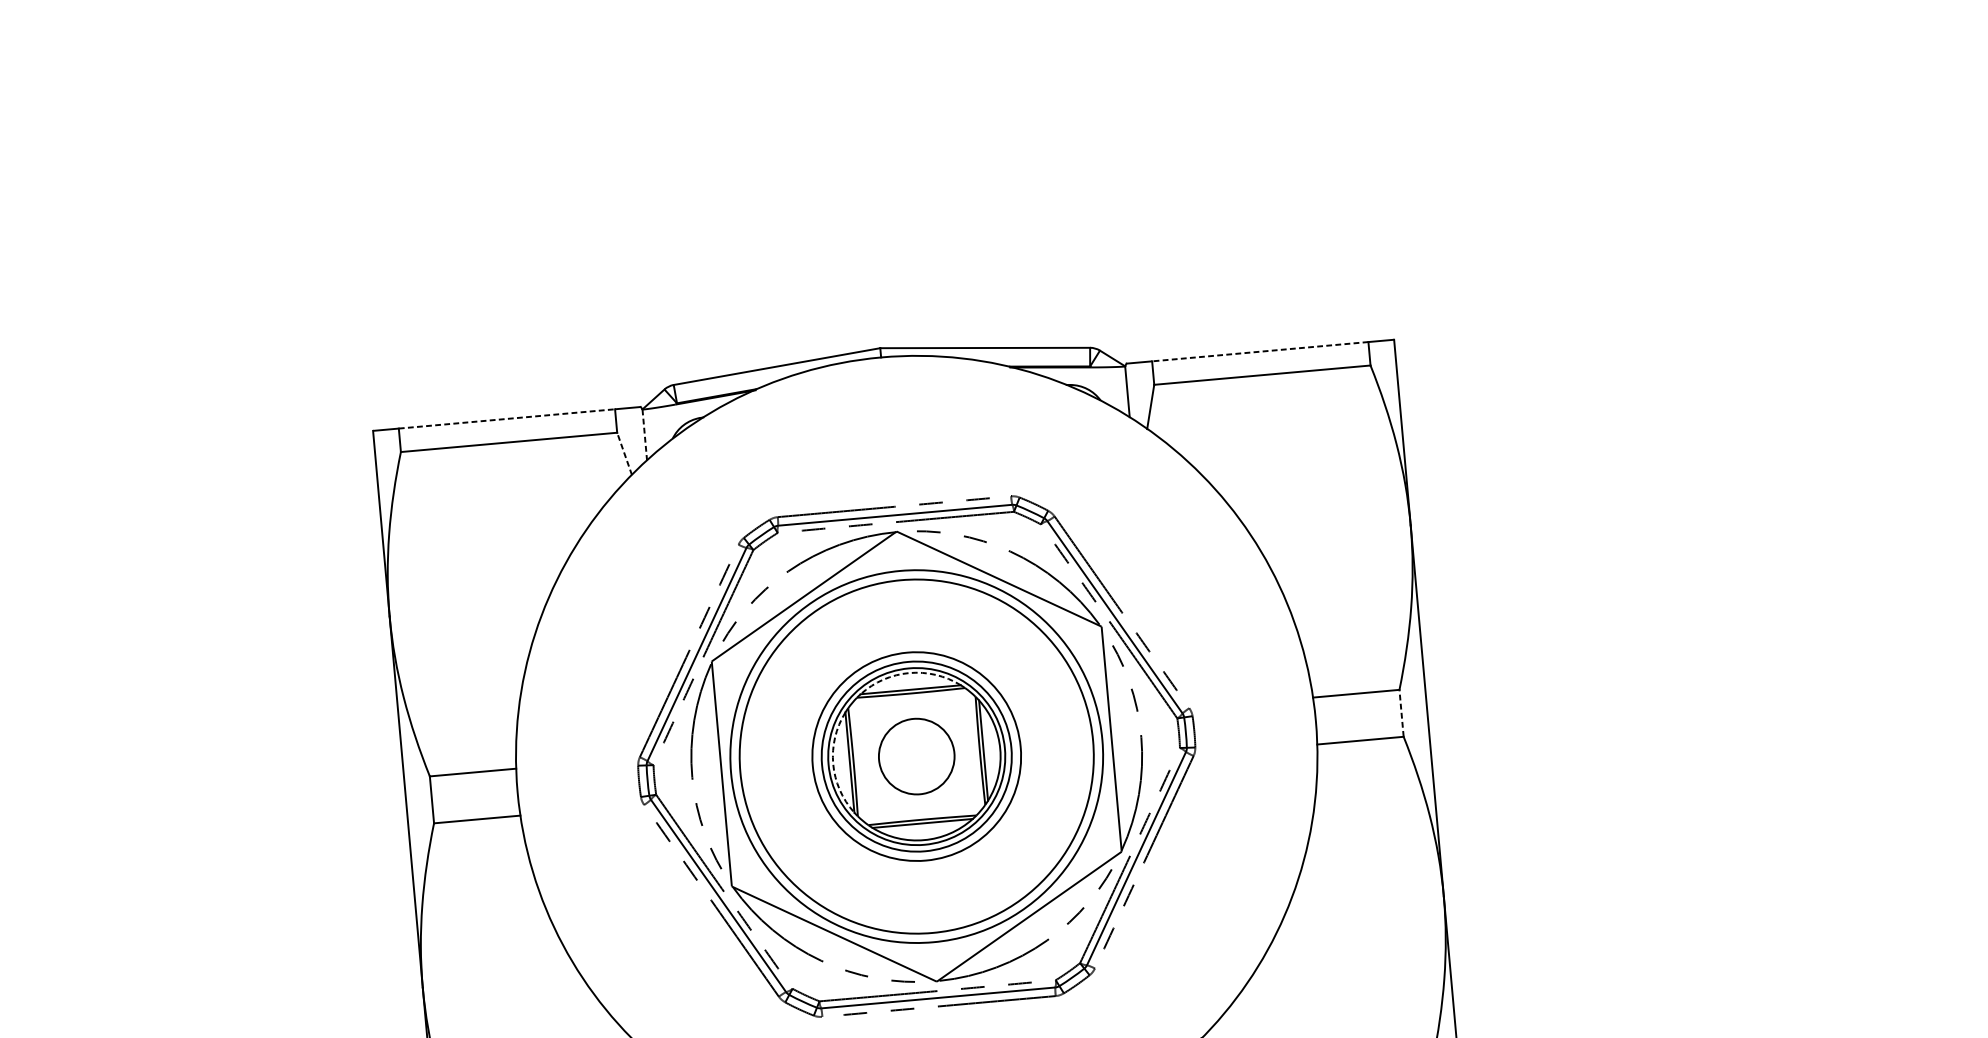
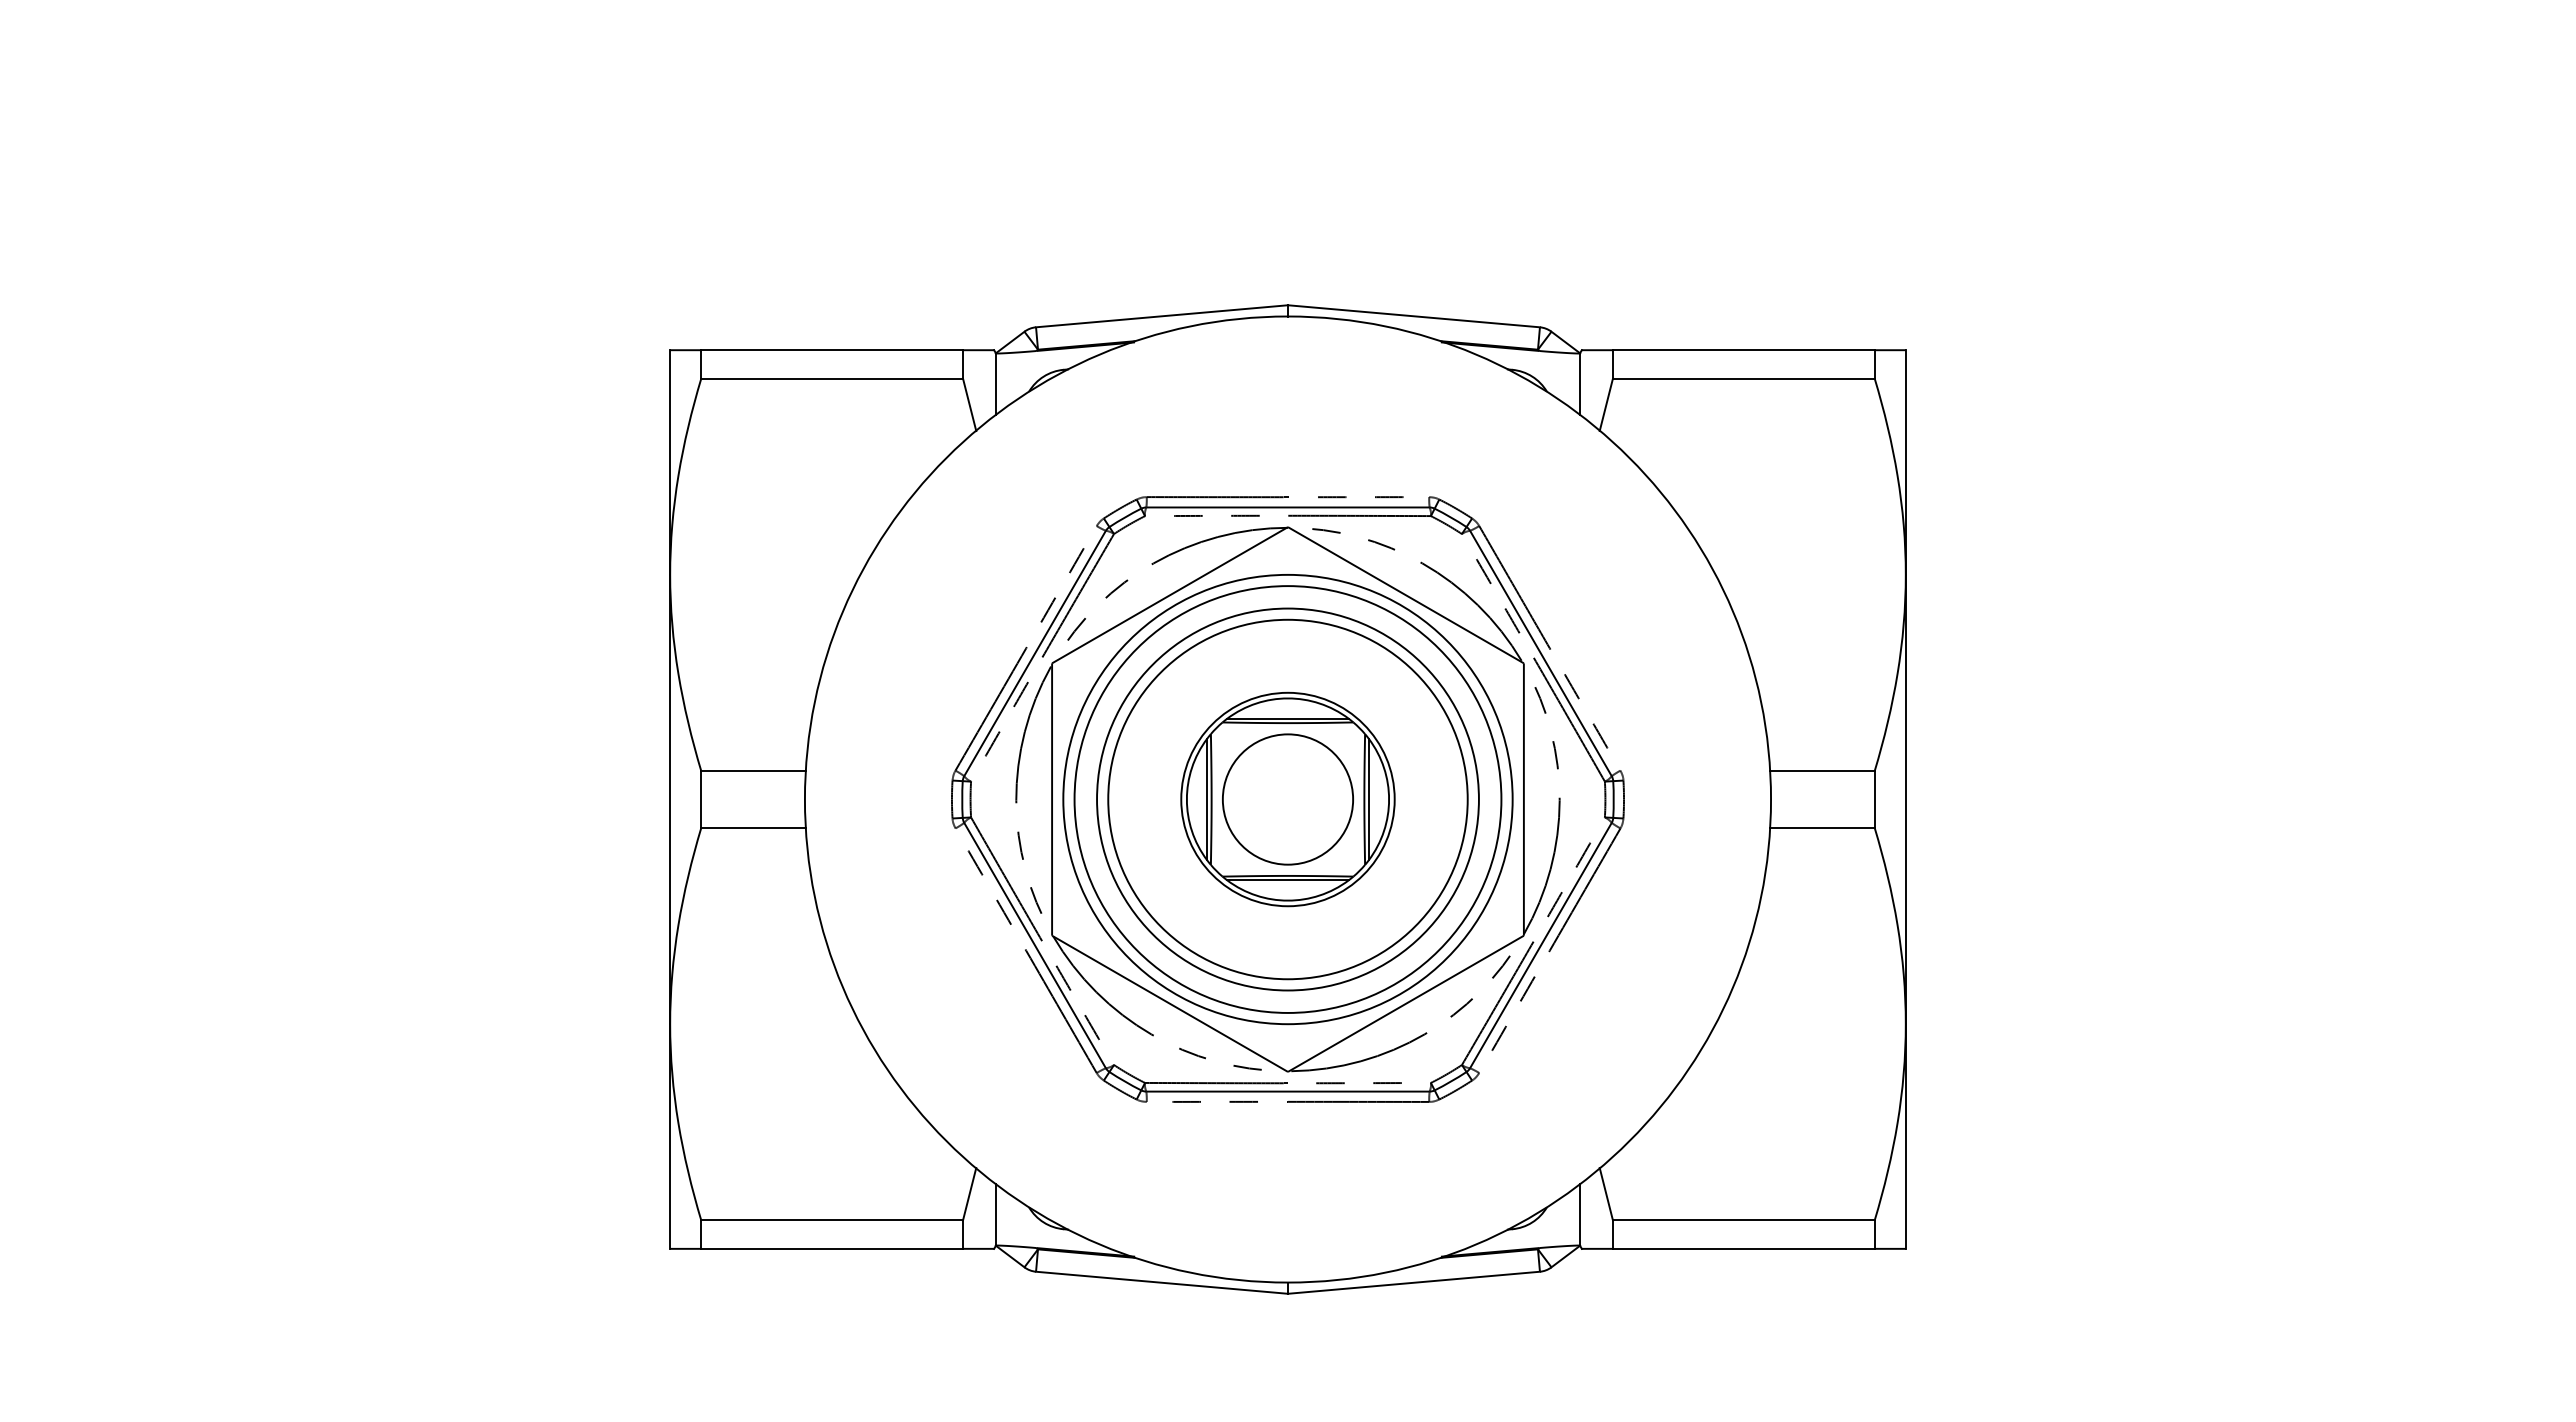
line: (1260, 351) -> (1743, 350), dashed -> solid
line: (507, 419) -> (832, 350), dashed -> solid
line: (644, 435) -> (995, 384), dashed -> solid
line: (624, 453) -> (969, 404), dashed -> solid
arc: (908, 673) -> (1287, 698), dashed -> solid
line: (1401, 713) -> (1874, 799), dashed -> solid
circle: (916, 756) -> (1287, 799), size x1.43
circle: (916, 756) -> (1287, 799), size x1.43
circle: (916, 756) -> (1287, 799), size x1.67
arc: (832, 764) -> (1186, 799), dashed -> solid

